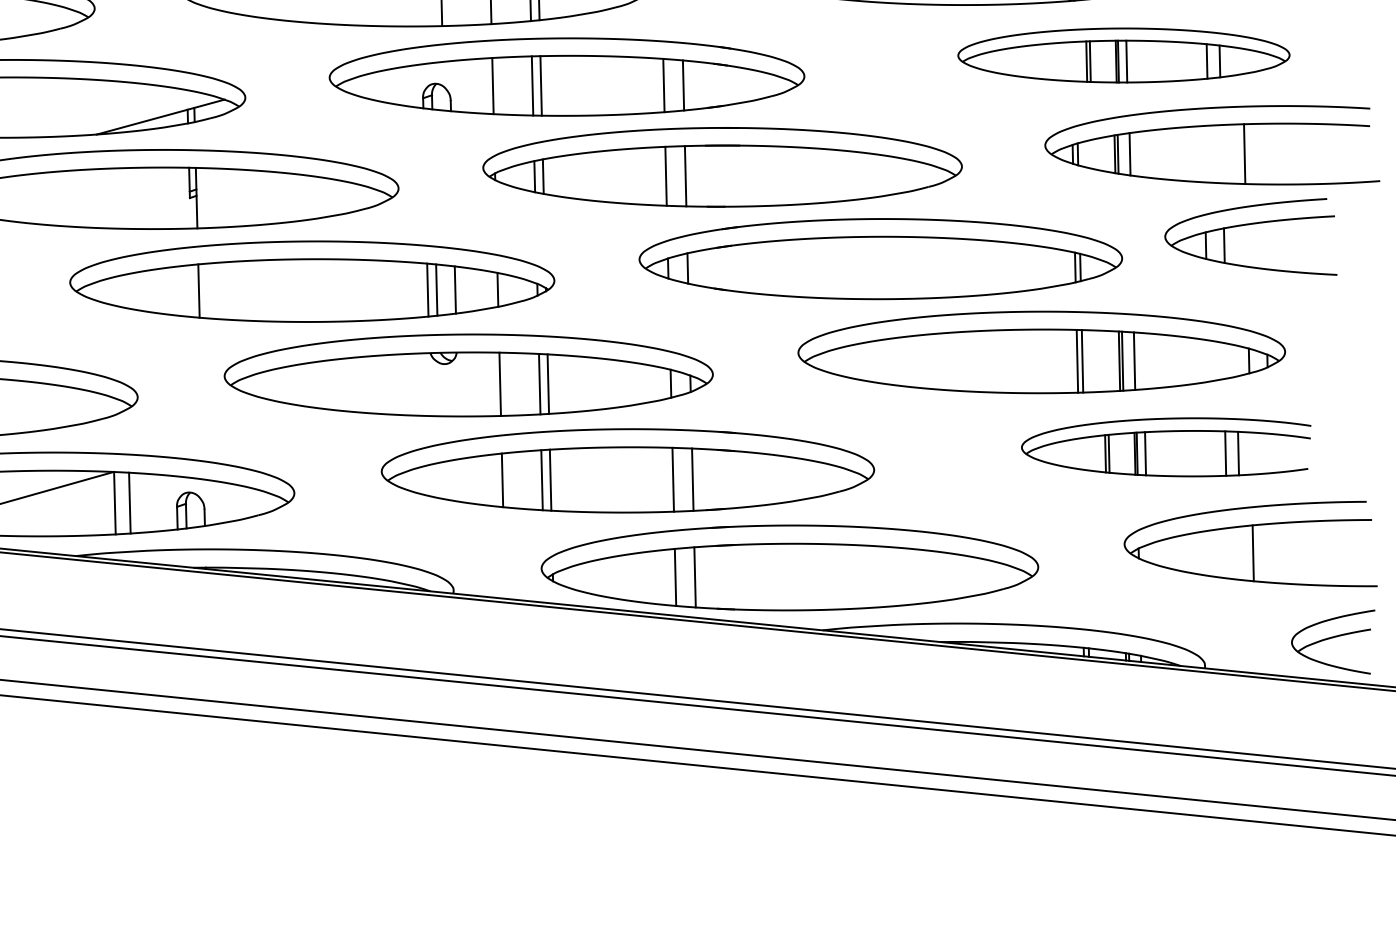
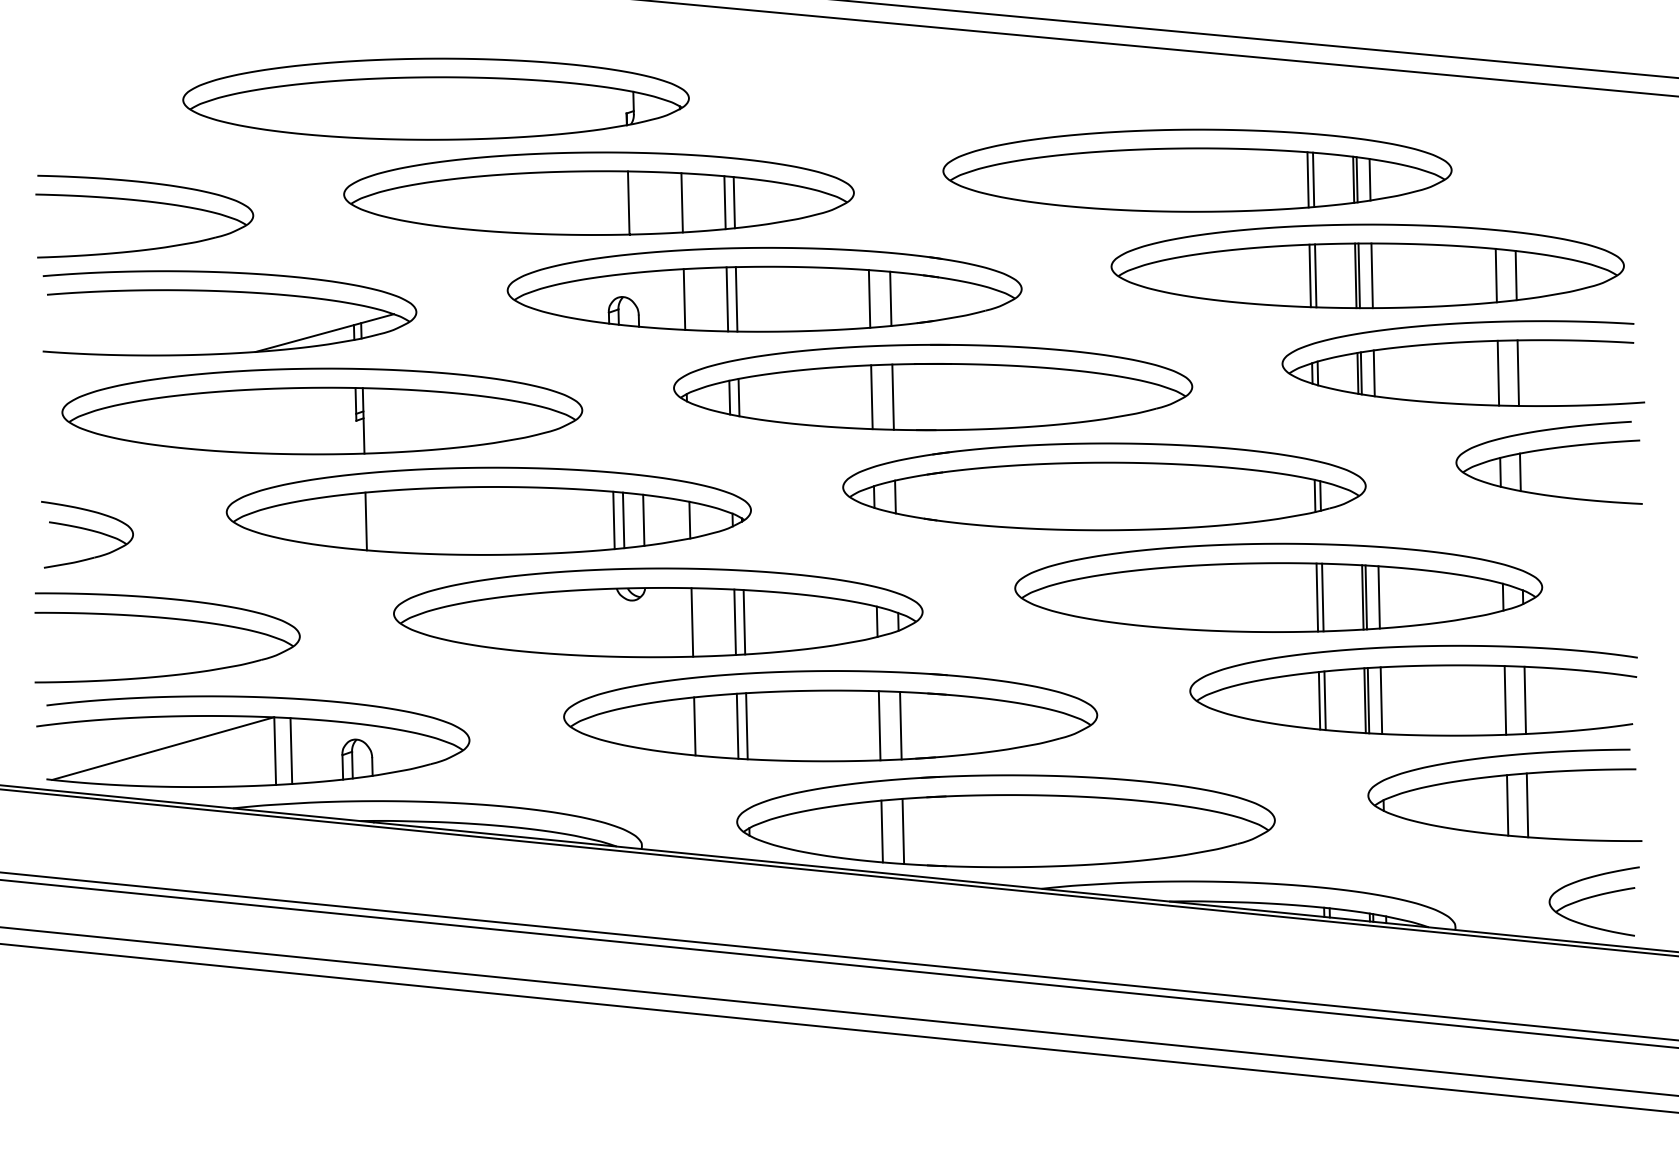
part: (1123, 55) -> (1367, 266), size x1.43
line: (1262, 153) -> (1517, 372), added
part: (1248, 225) -> (1546, 450), moved
part: (1166, 447) -> (1413, 690), size x1.43
line: (1271, 553) -> (1527, 805), added

